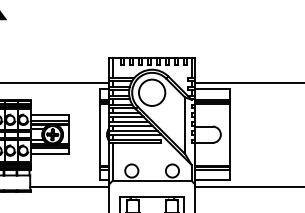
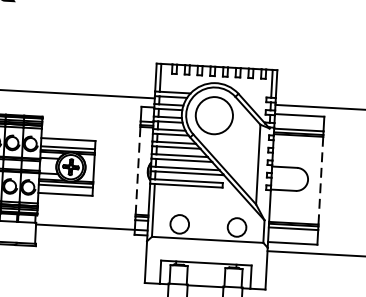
line: (100, 134) -> (138, 170), solid -> dashed
line: (229, 135) -> (320, 181), solid -> dashed
line: (69, 186) -> (91, 227), moved

